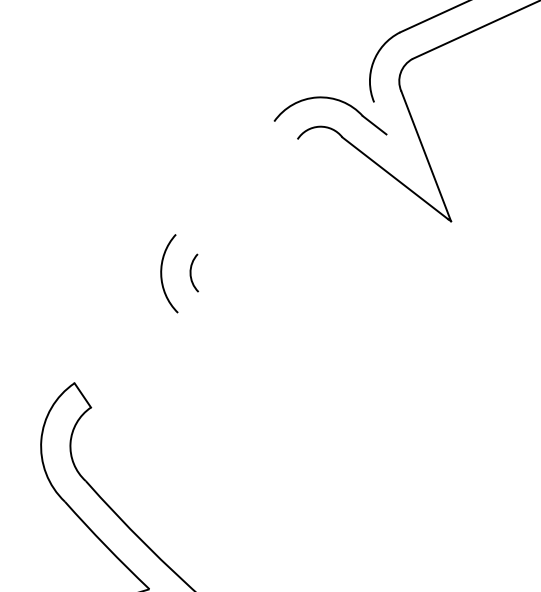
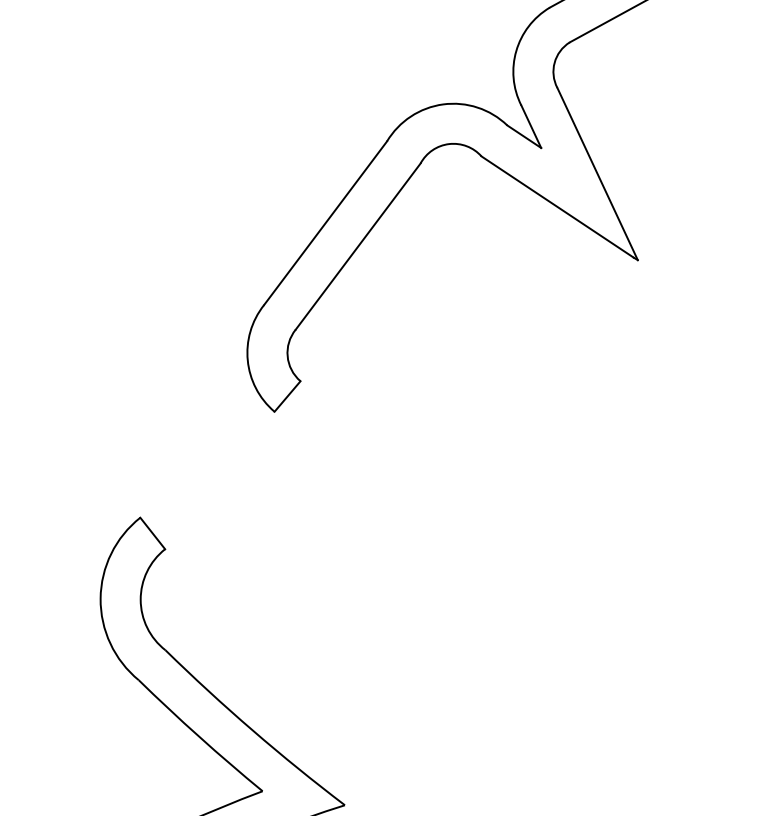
line: (380, 118) -> (531, 126), added
line: (225, 178) -> (325, 223), added
line: (247, 196) -> (357, 246), added
line: (188, 302) -> (287, 396), added

